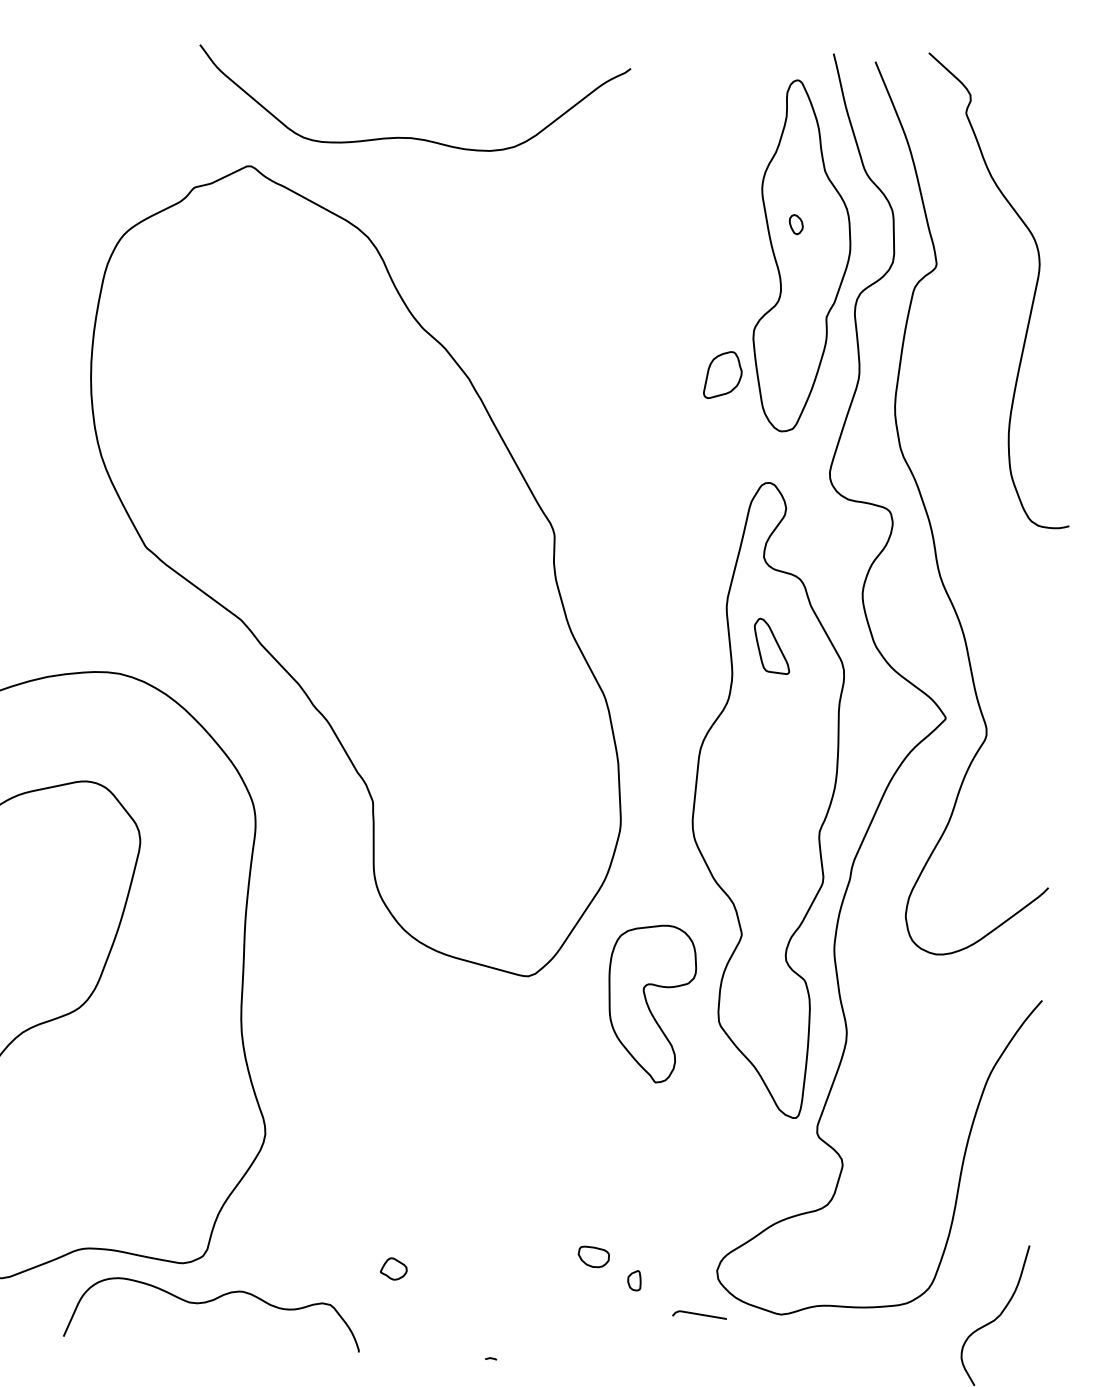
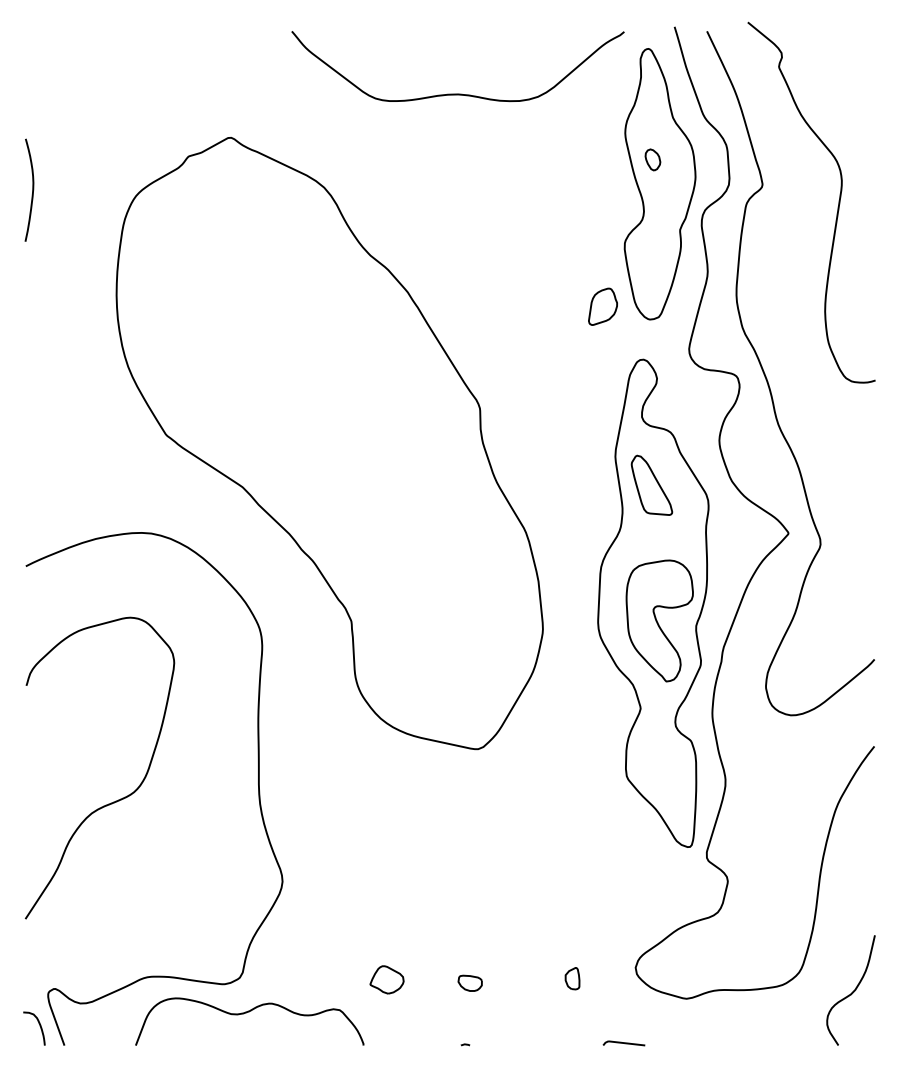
curve: (410, 136) -> (457, 93), moved
part: (795, 224) -> (652, 159), size x1.43
part: (722, 374) -> (602, 306), moved
part: (771, 645) -> (651, 484), size x1.43
part: (650, 1002) -> (659, 620), moved
part: (592, 1255) -> (469, 982), moved
part: (393, 1268) -> (386, 979), size x1.67
part: (634, 1280) -> (572, 978), size x1.43
line: (698, 1314) -> (623, 1043), moved

